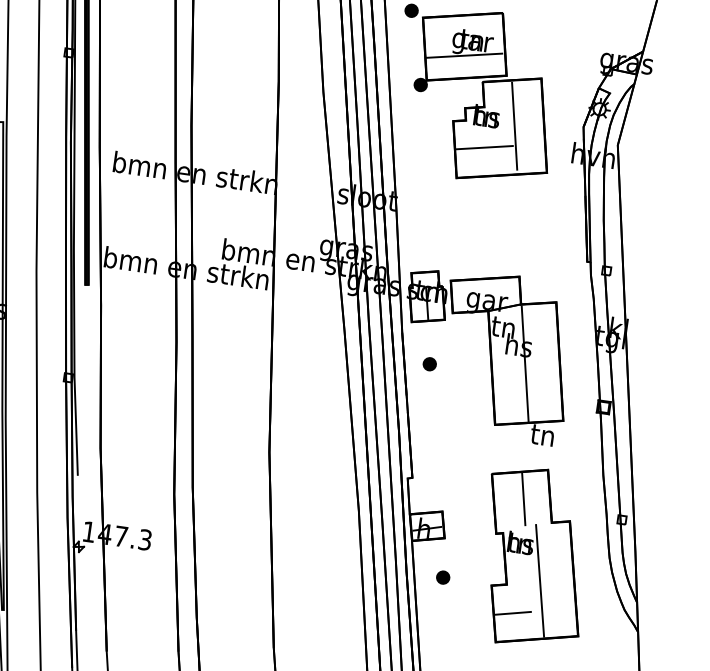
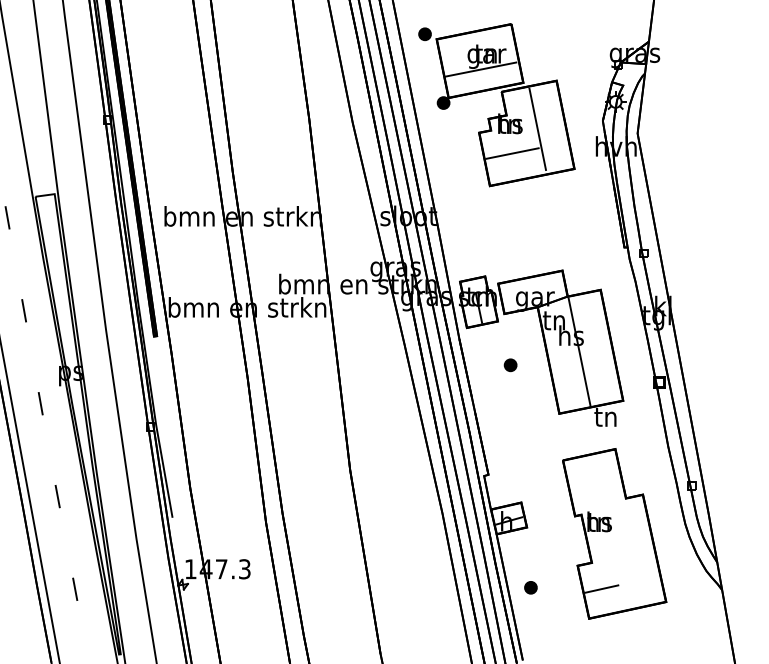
part: (429, 364) -> (510, 365), moved
line: (523, 498) -> (596, 479), removed
part: (442, 577) -> (530, 587), moved
line: (539, 580) -> (622, 554), removed

